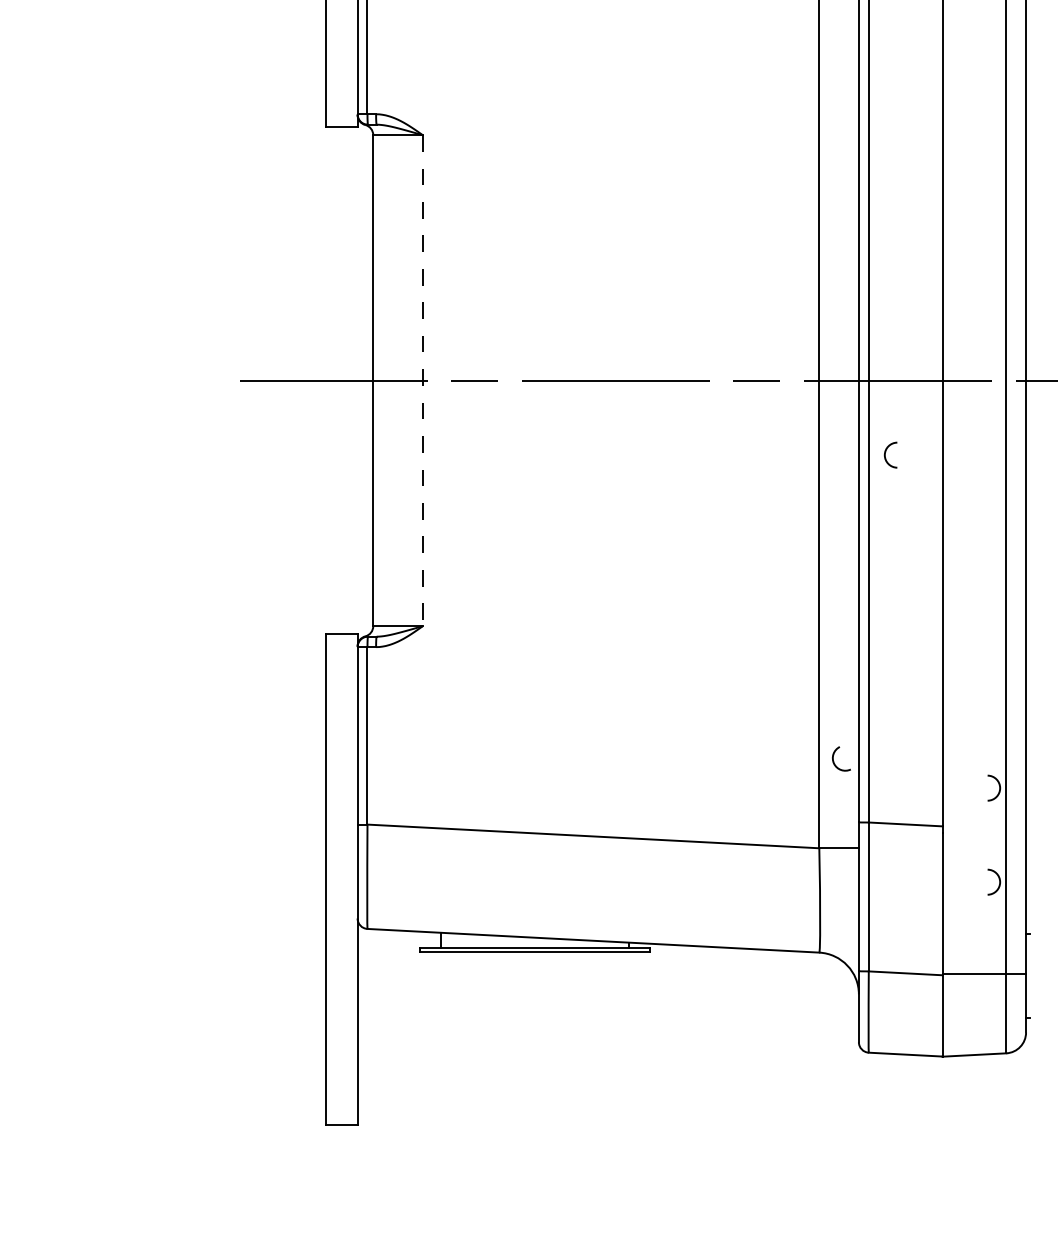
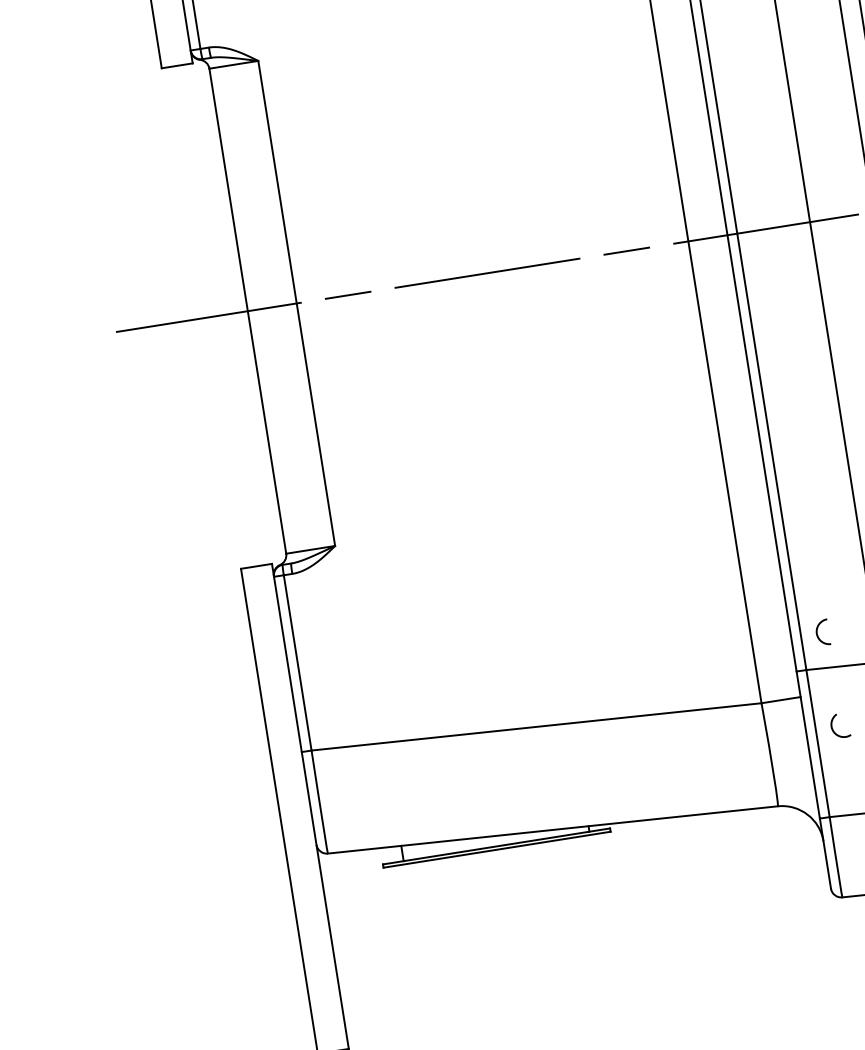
line: (422, 380) -> (296, 303), dashed -> solid
arc: (886, 452) -> (818, 630), moved
arc: (834, 755) -> (832, 723), moved

